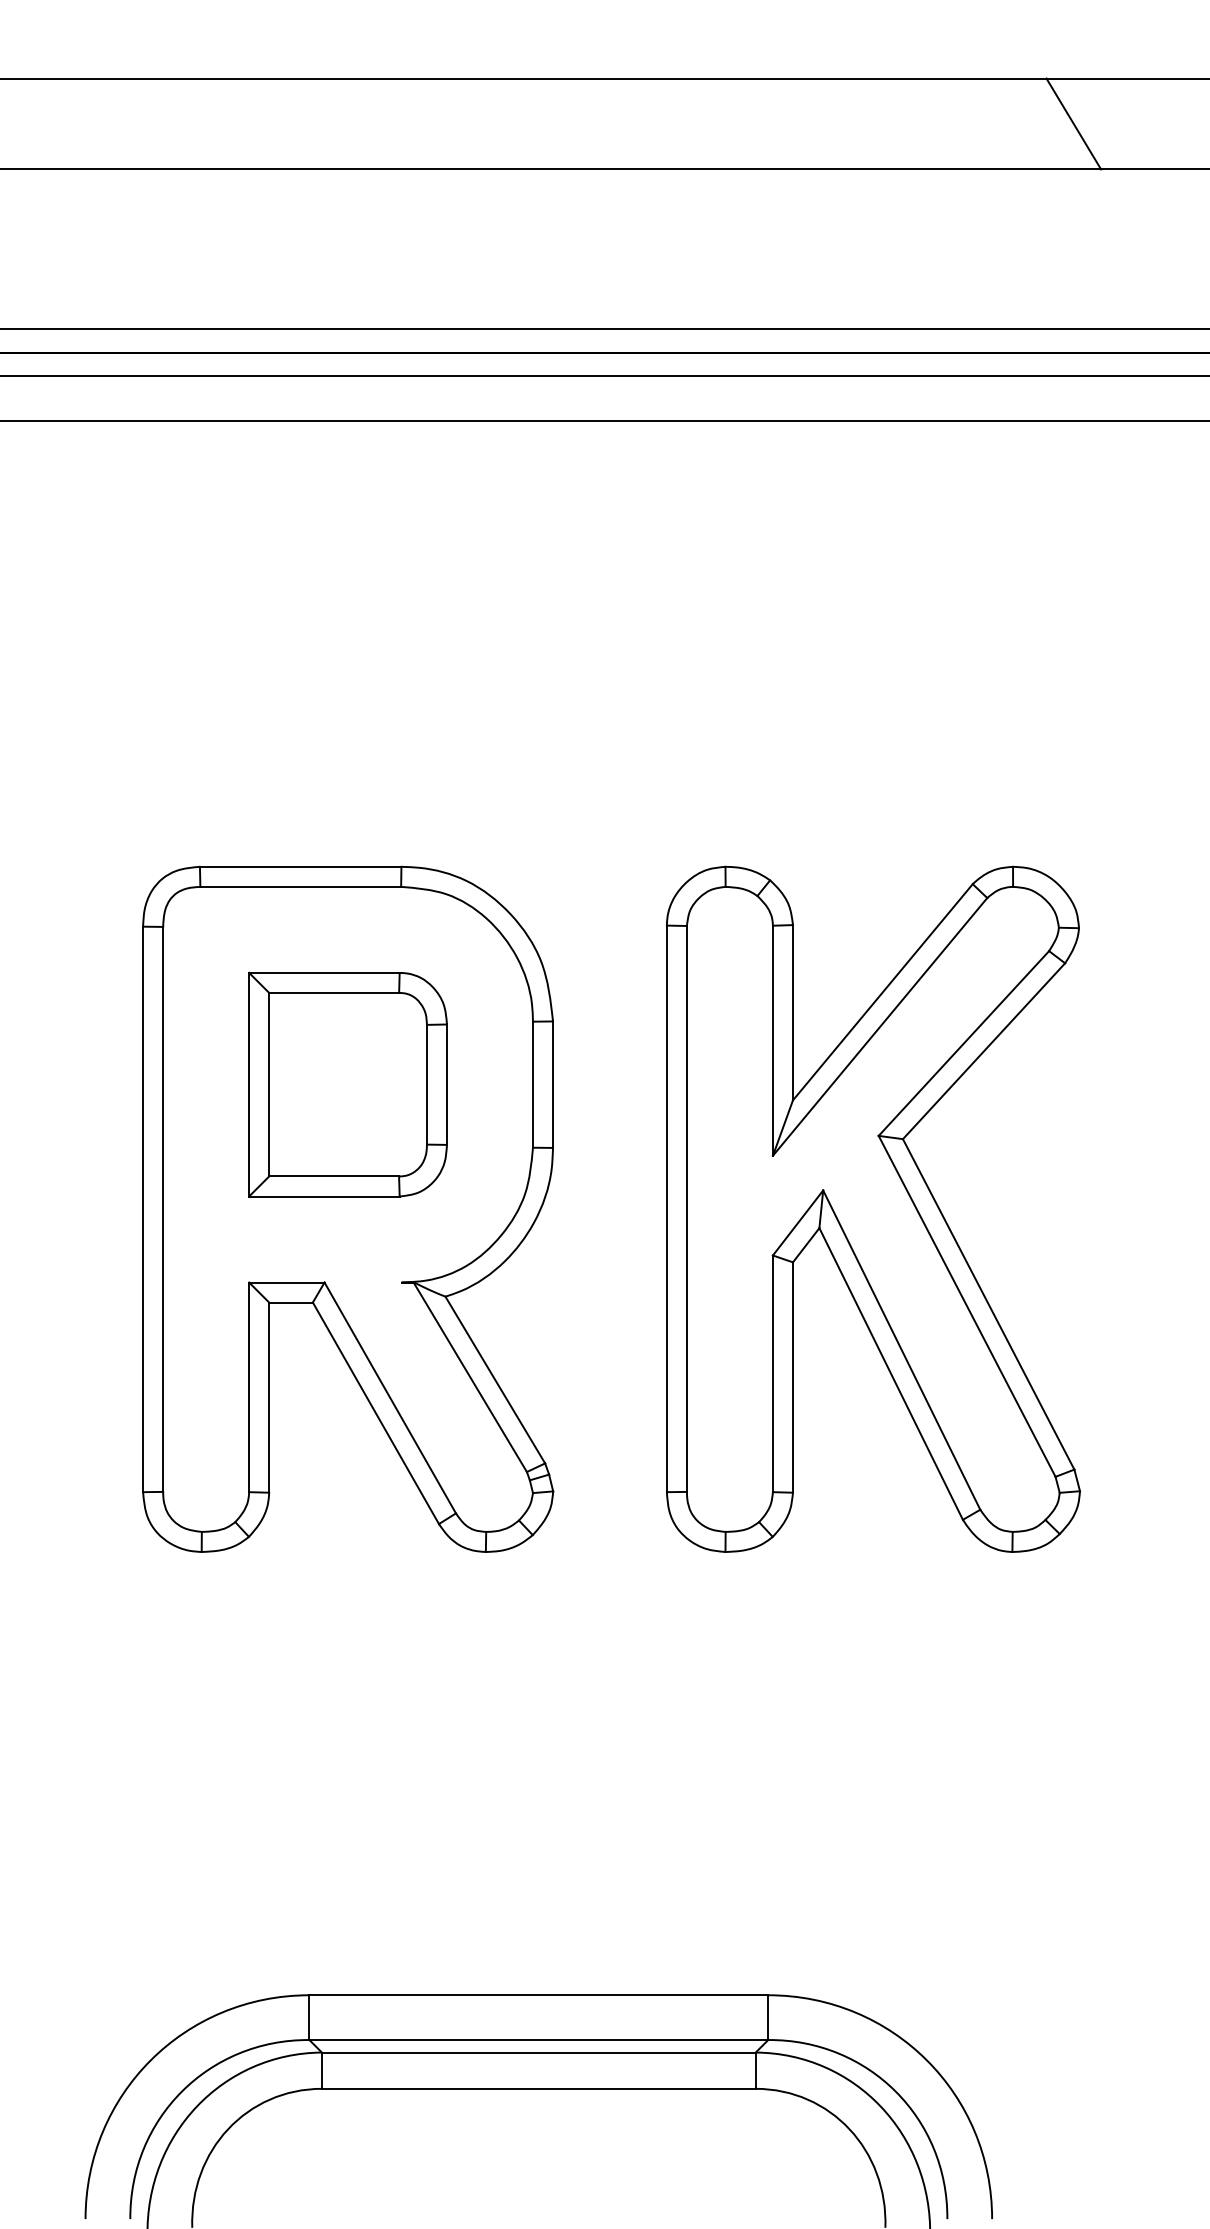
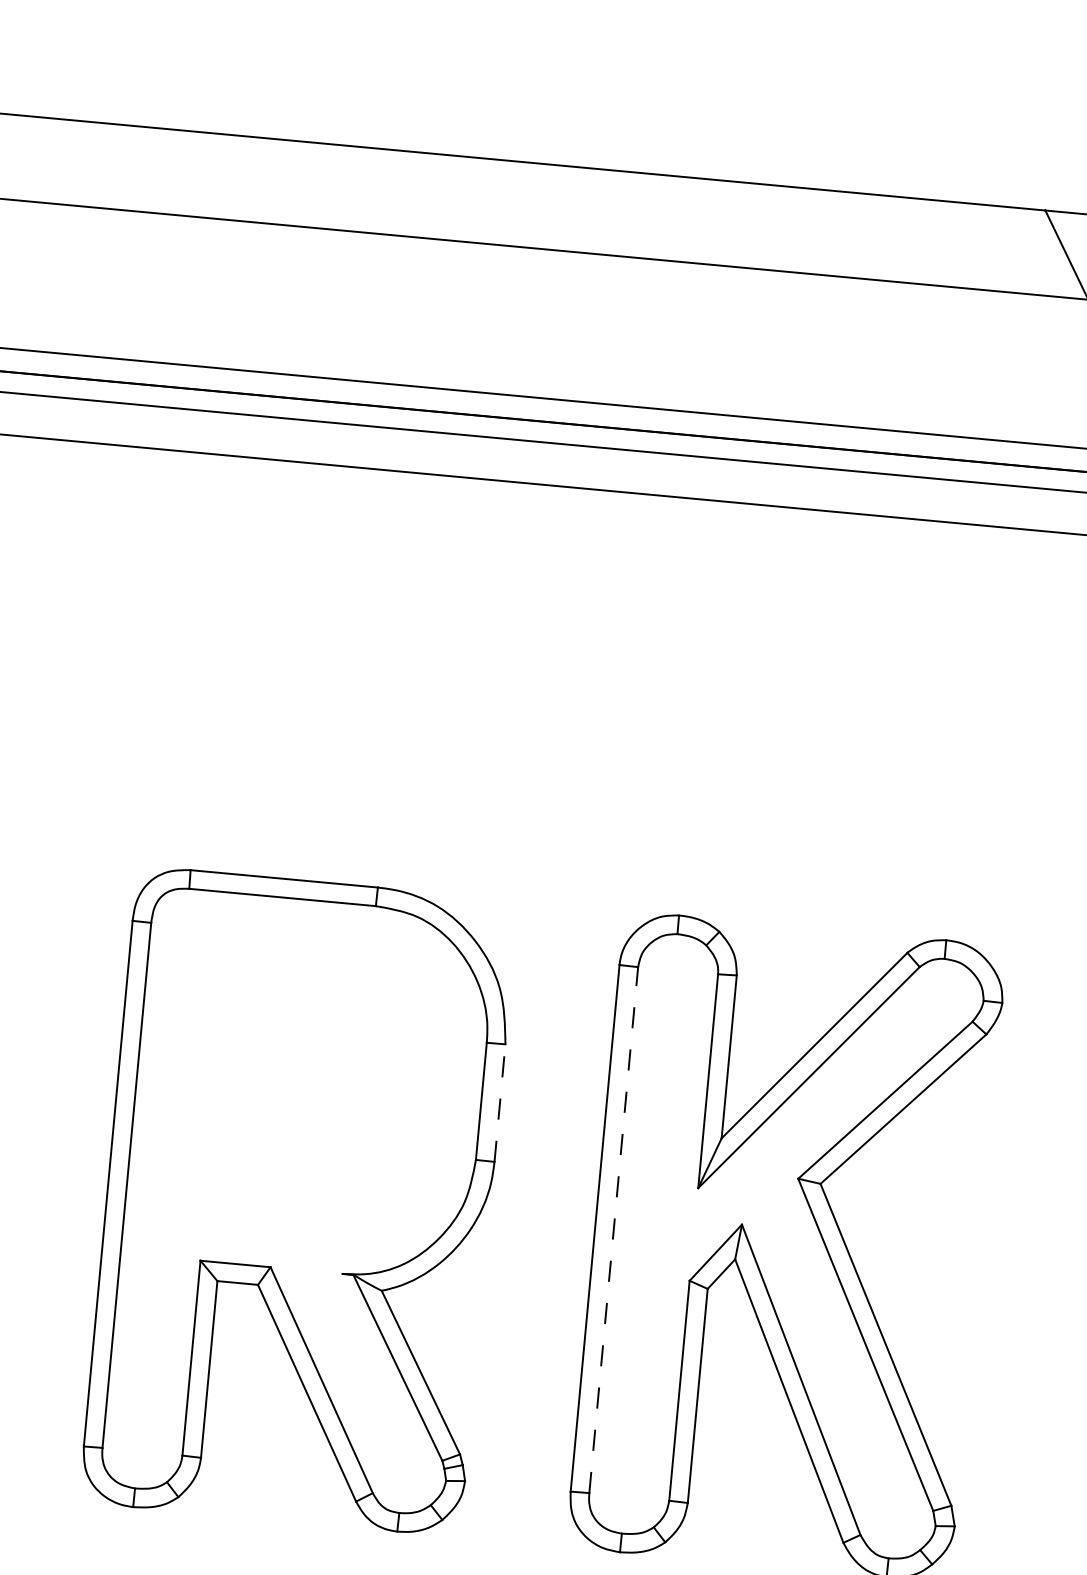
part: (347, 1084) -> (308, 1085), removed
line: (553, 1084) -> (500, 1102), solid -> dashed
line: (686, 1208) -> (613, 1229), solid -> dashed

